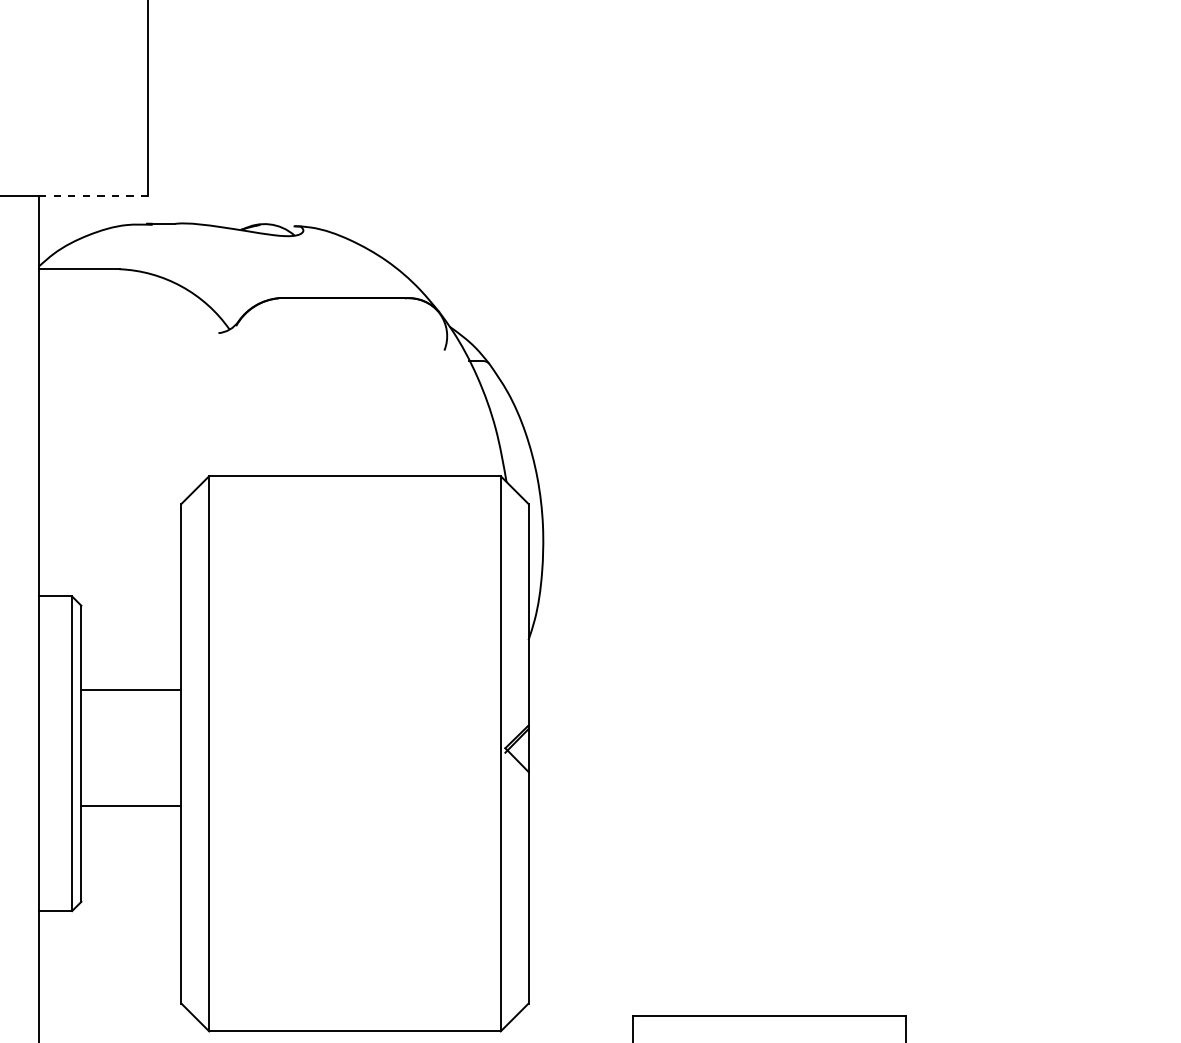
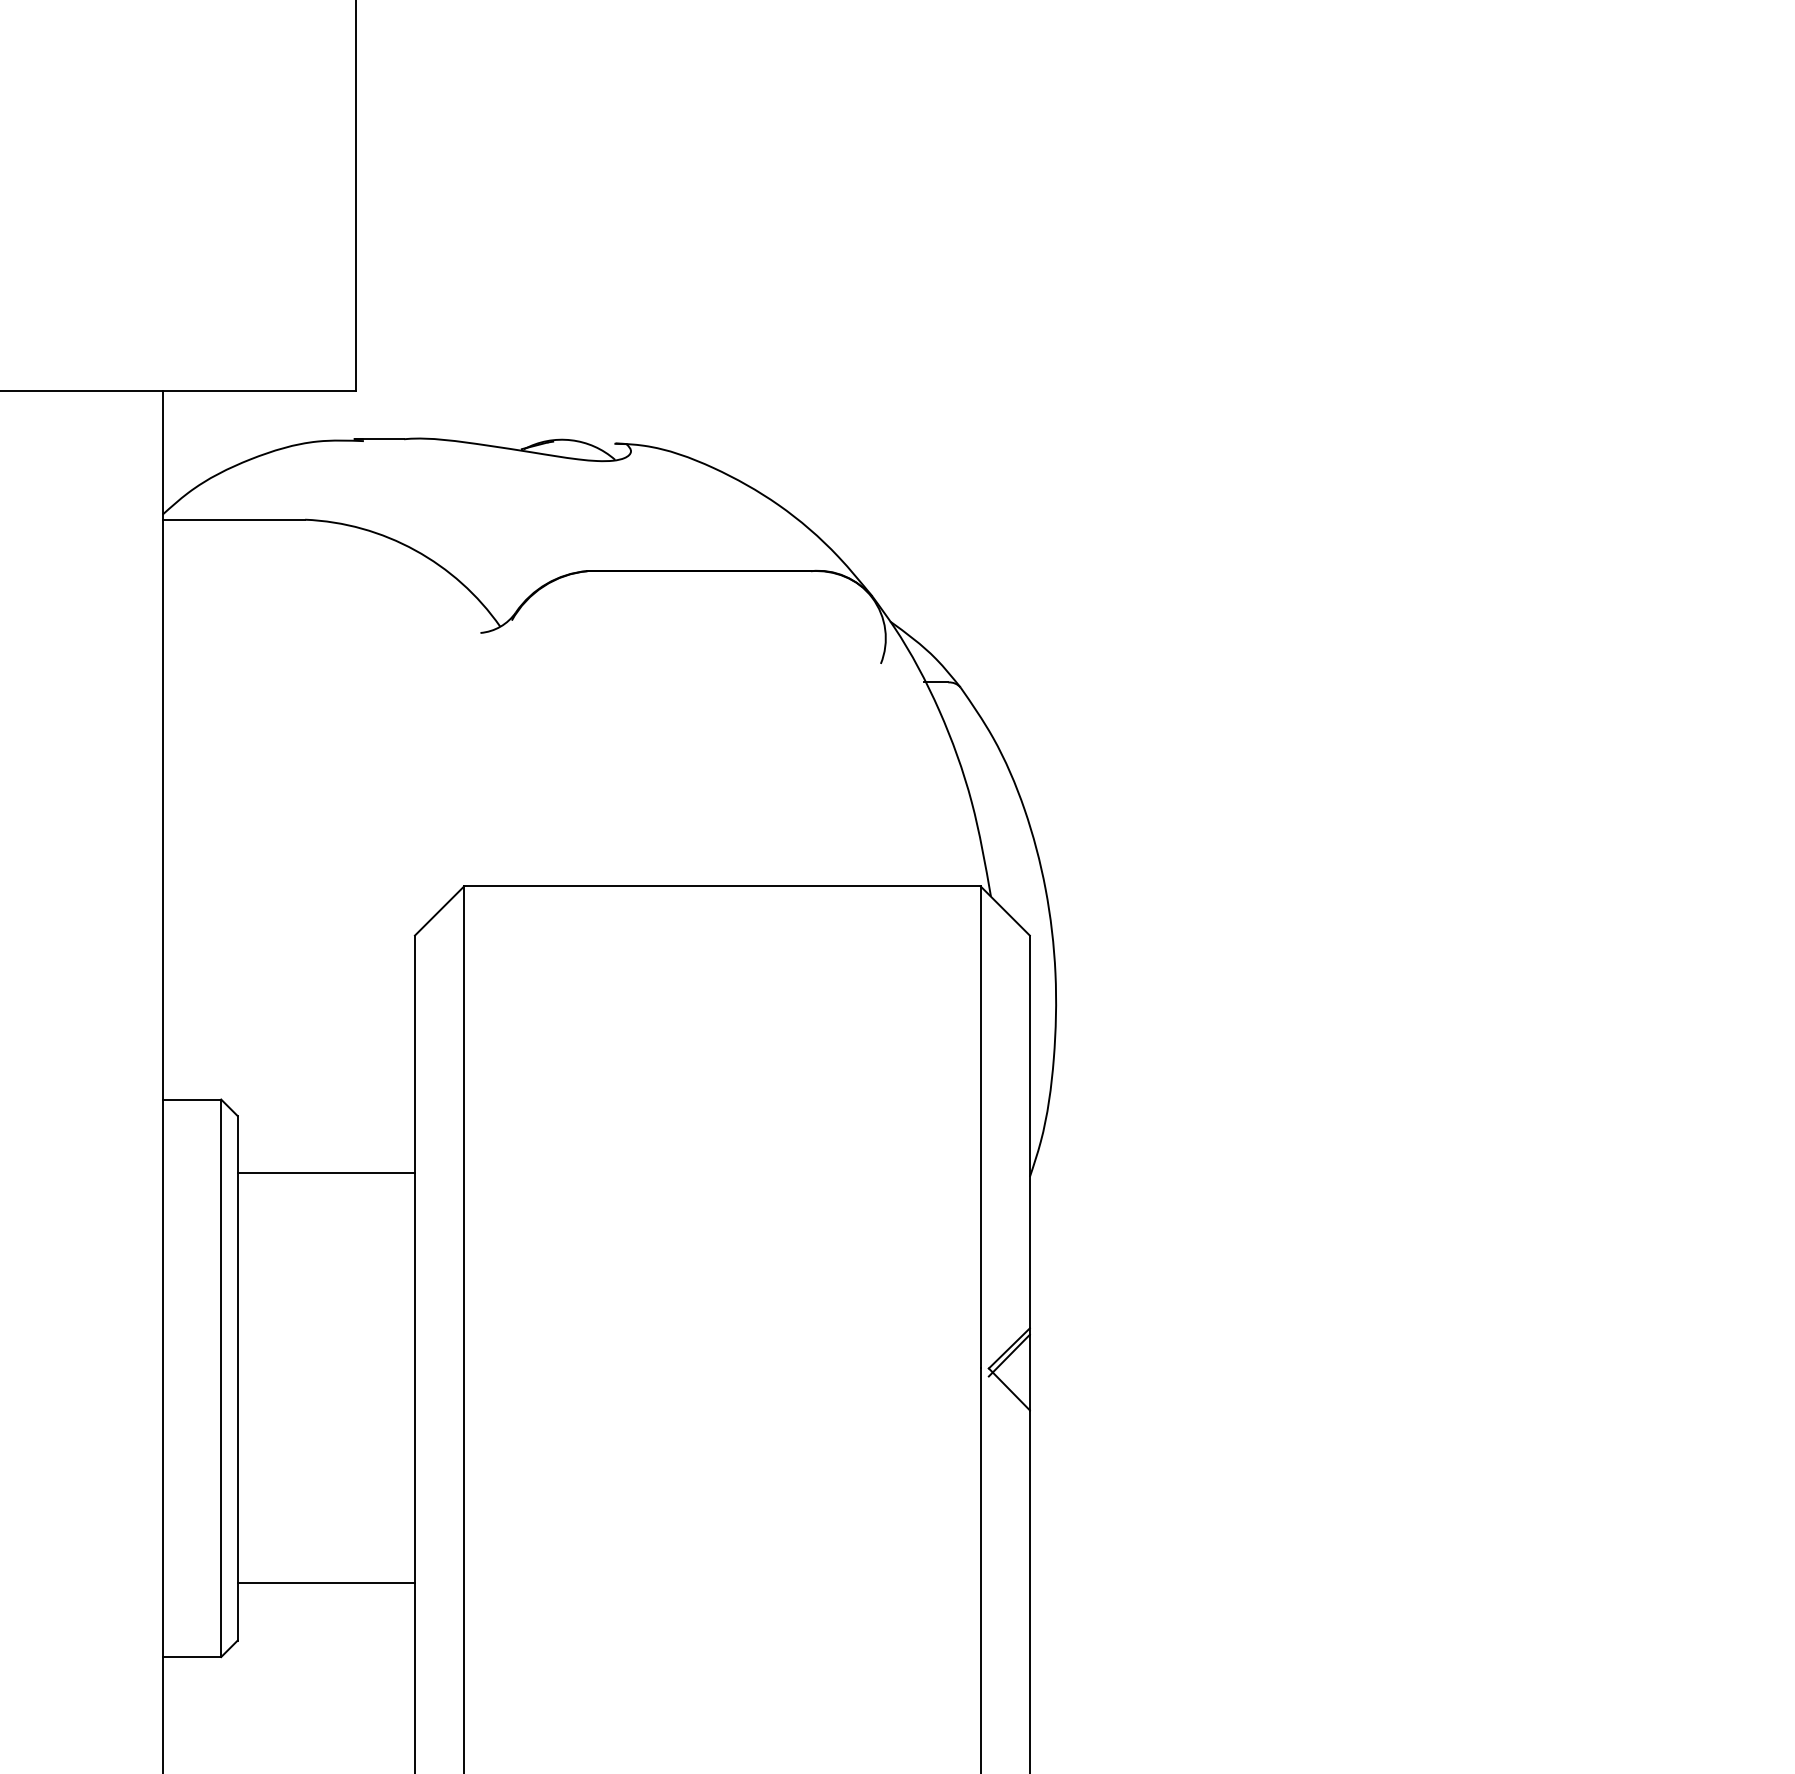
line: (93, 196) -> (259, 390), dashed -> solid
line: (131, 690) -> (326, 1174), moved
line: (131, 806) -> (326, 1583), moved

